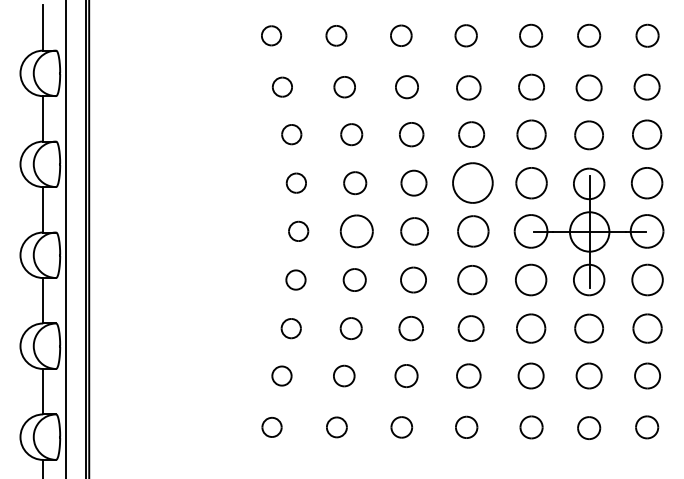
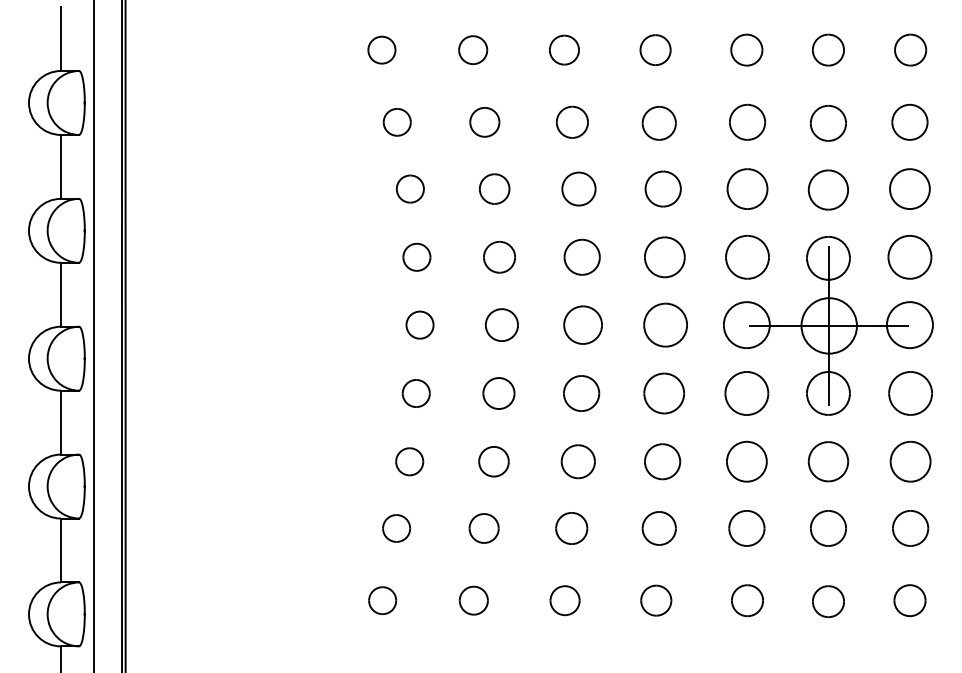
part: (472, 183) -> (664, 257), size x0.71
part: (356, 231) -> (501, 325), size x0.71

